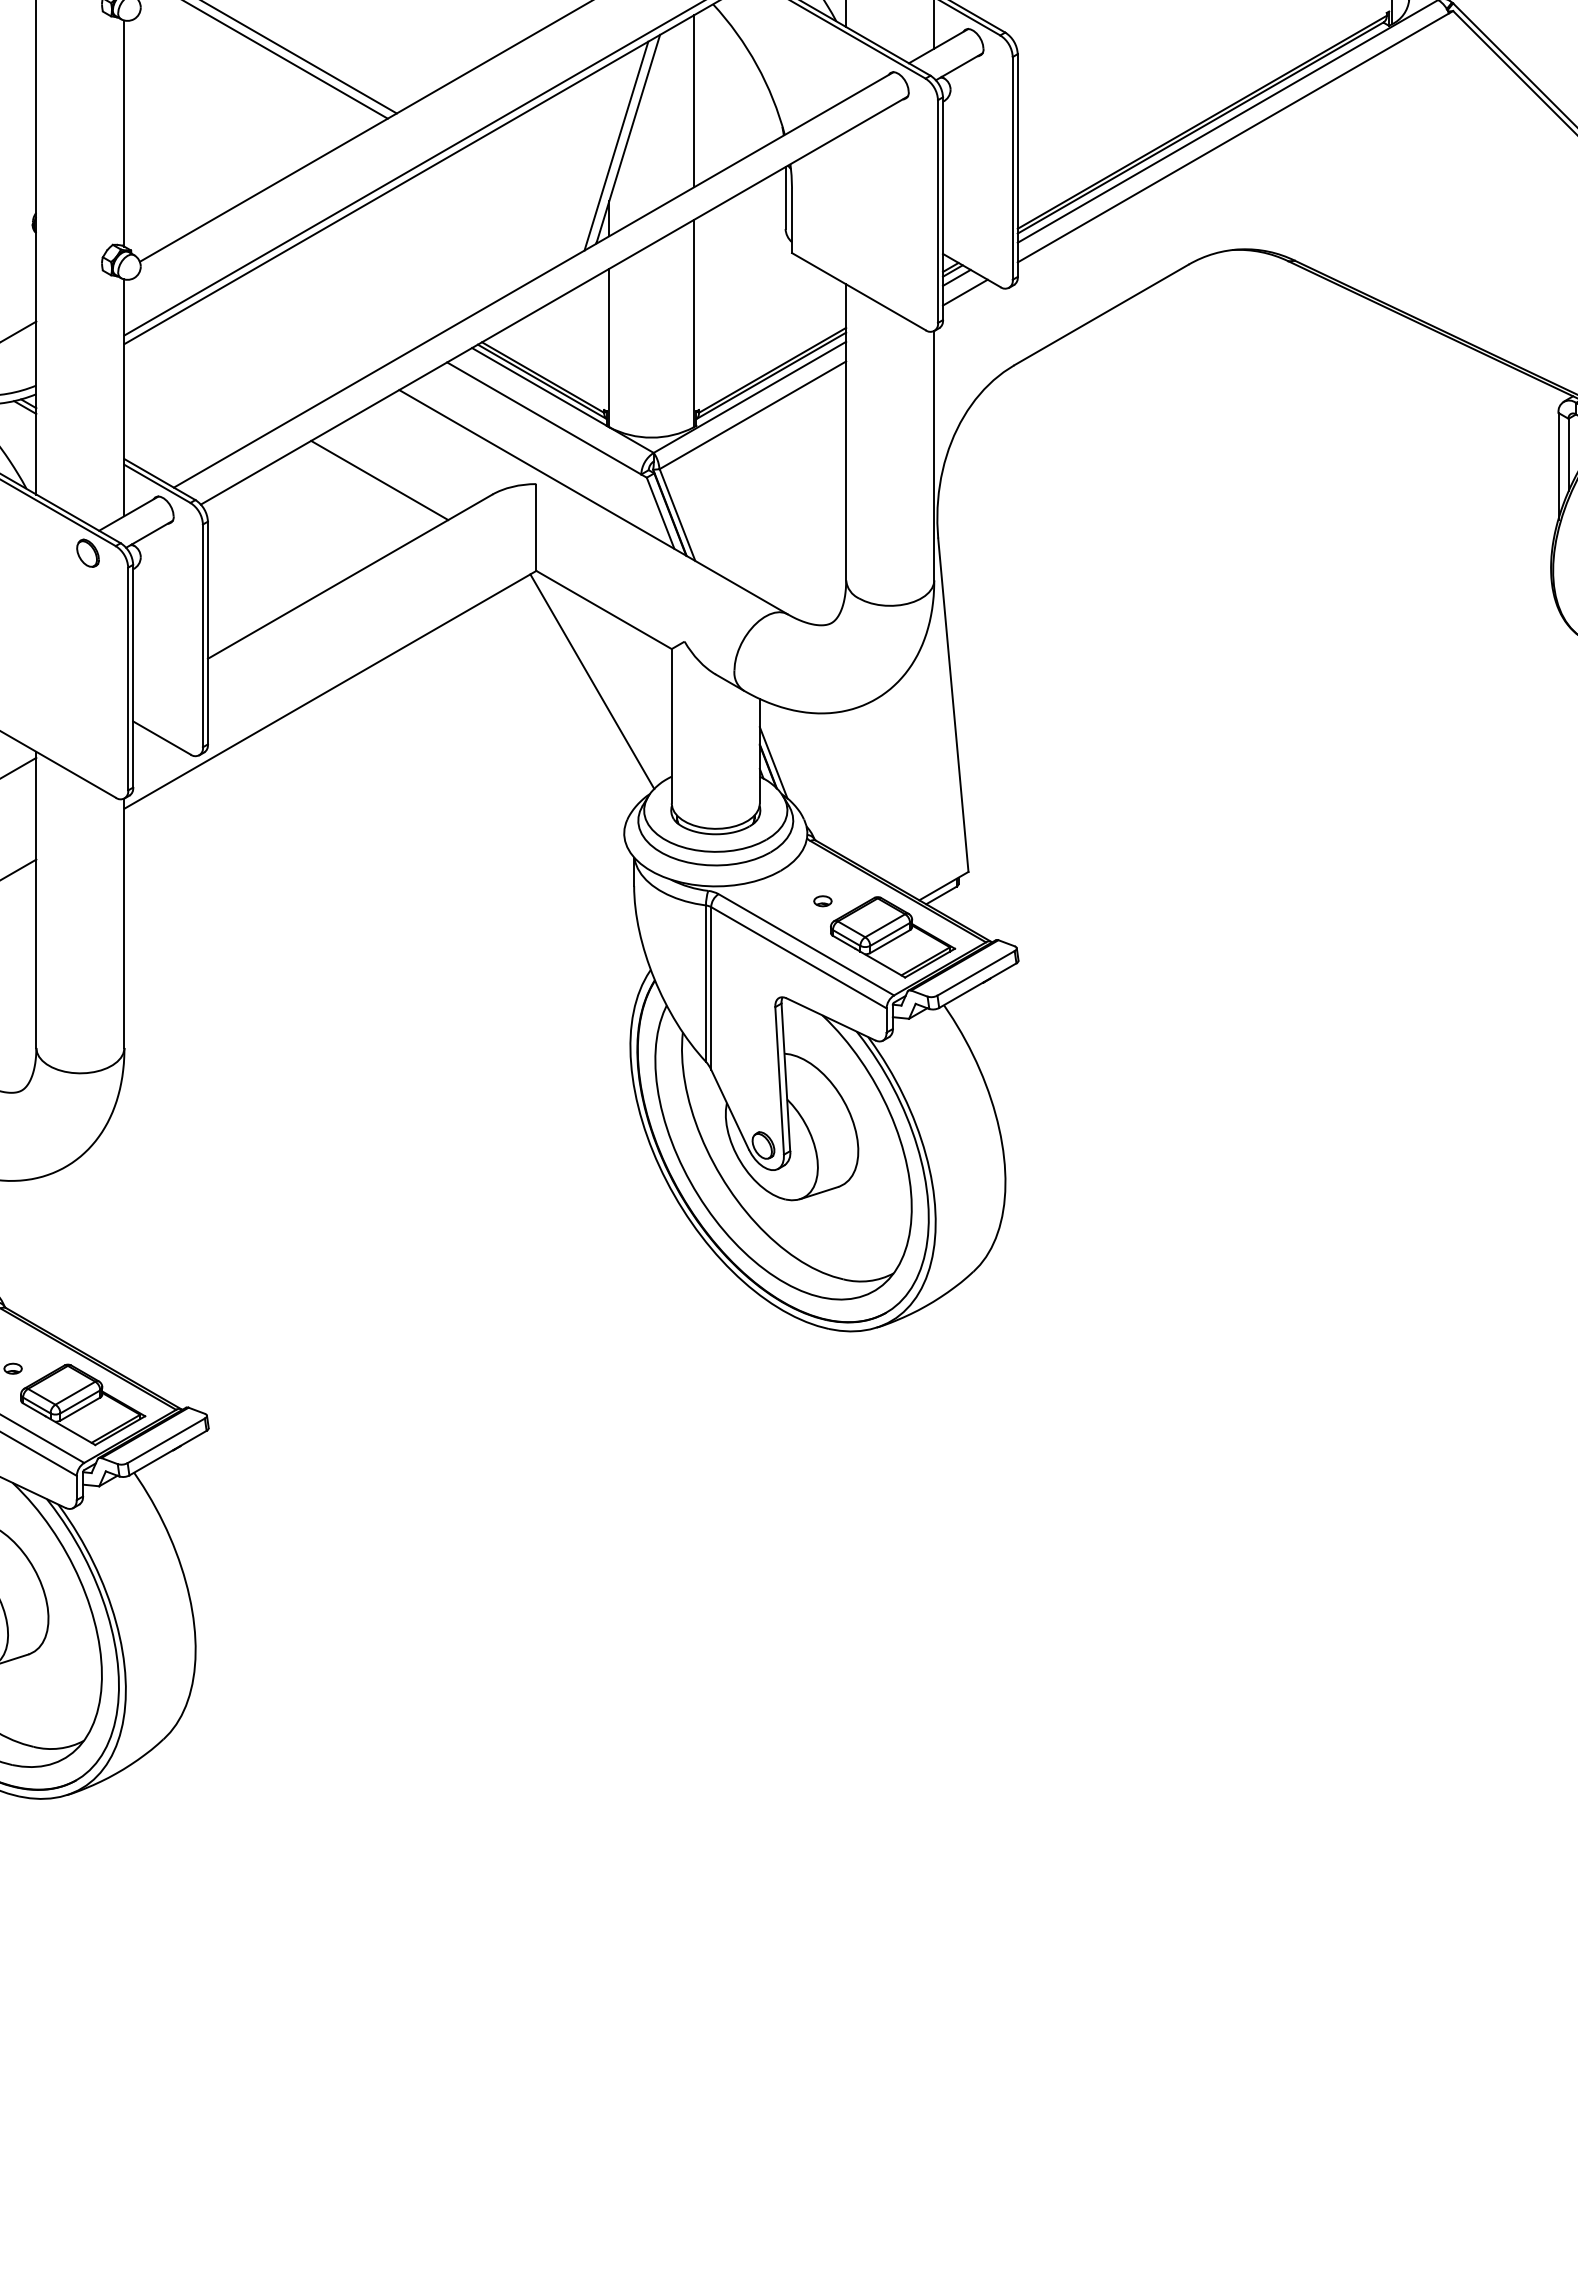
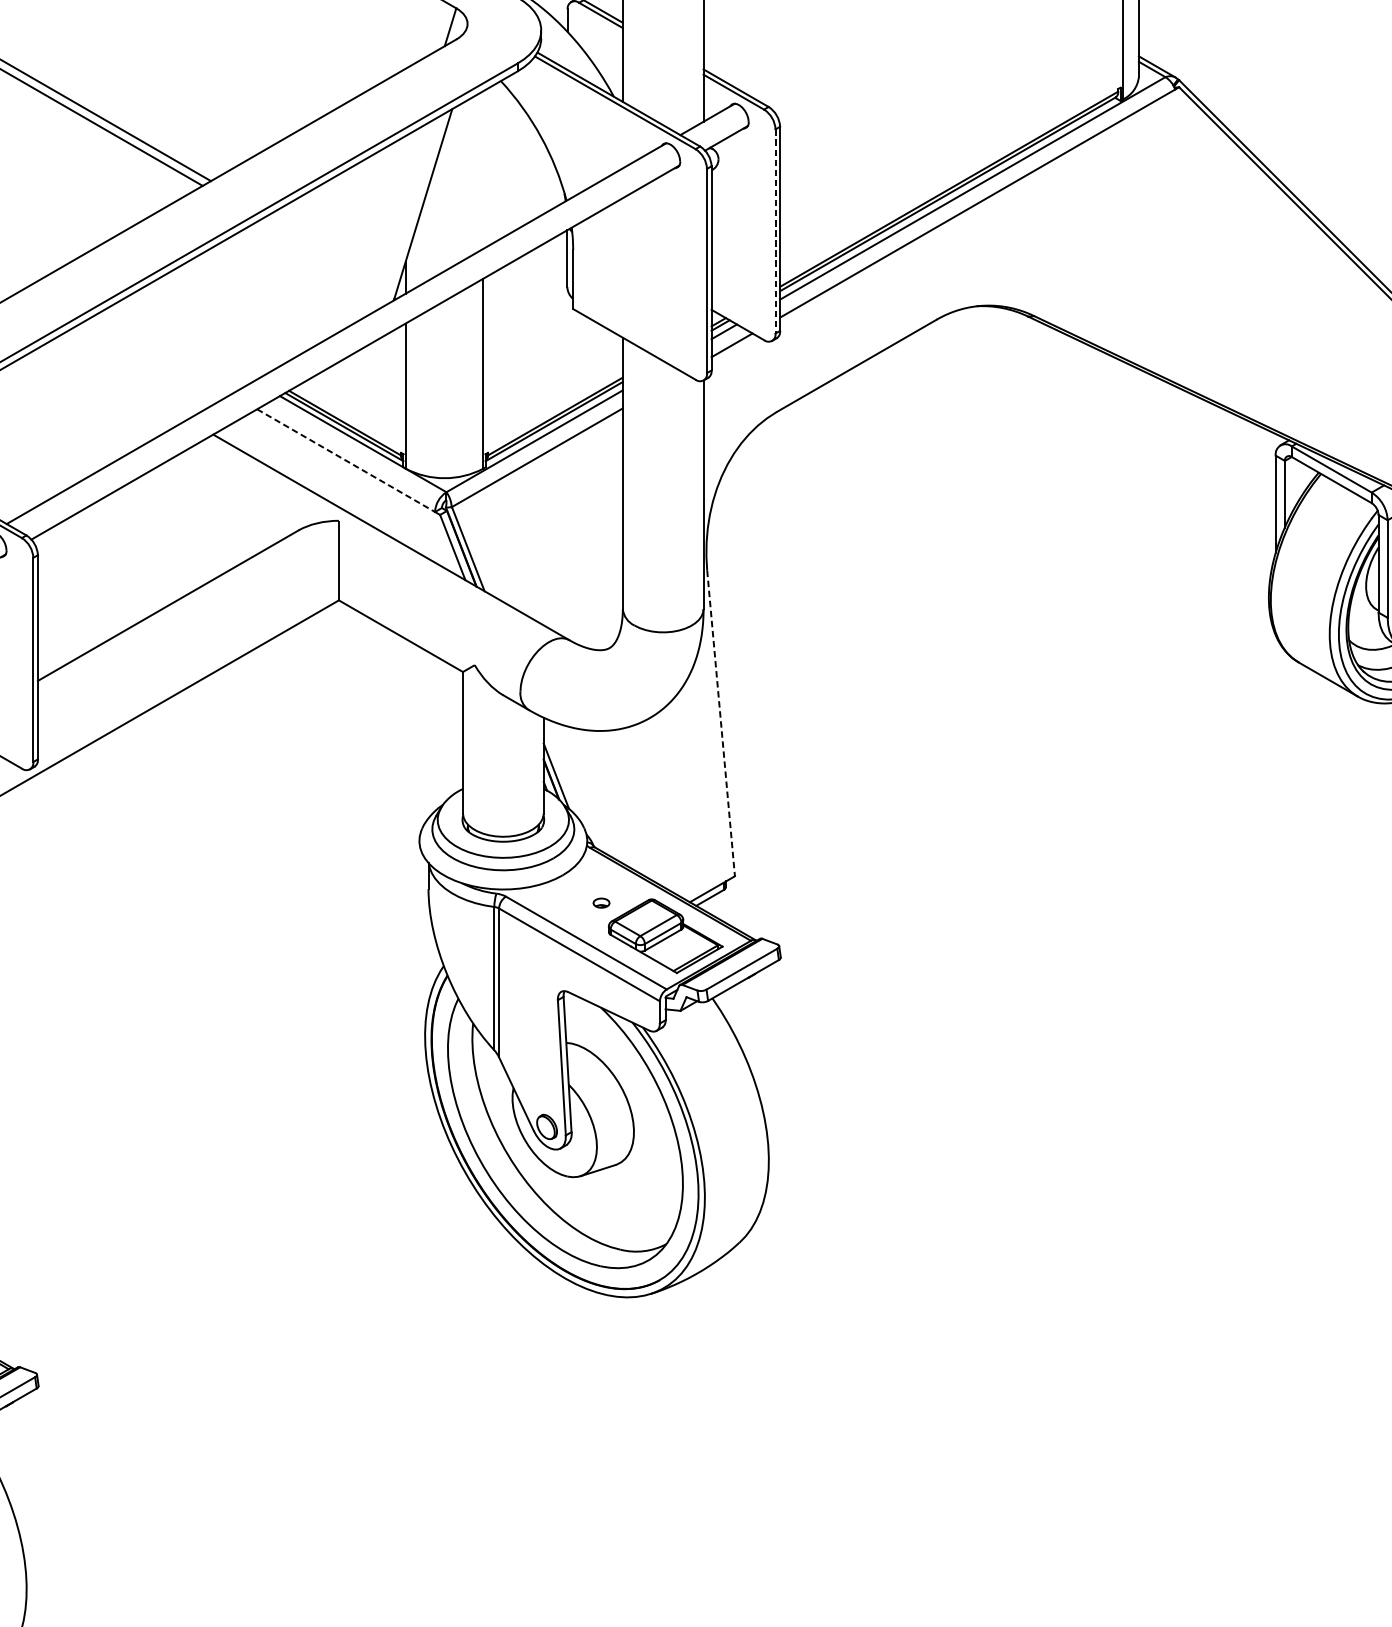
line: (693, 101) -> (482, 170), removed
line: (616, 145) -> (412, 210), removed
line: (1012, 168) -> (775, 231), solid -> dashed
line: (544, 418) -> (346, 460), solid -> dashed
line: (379, 480) -> (195, 517), removed
line: (592, 681) -> (390, 701), removed
line: (953, 705) -> (721, 723), solid -> dashed

